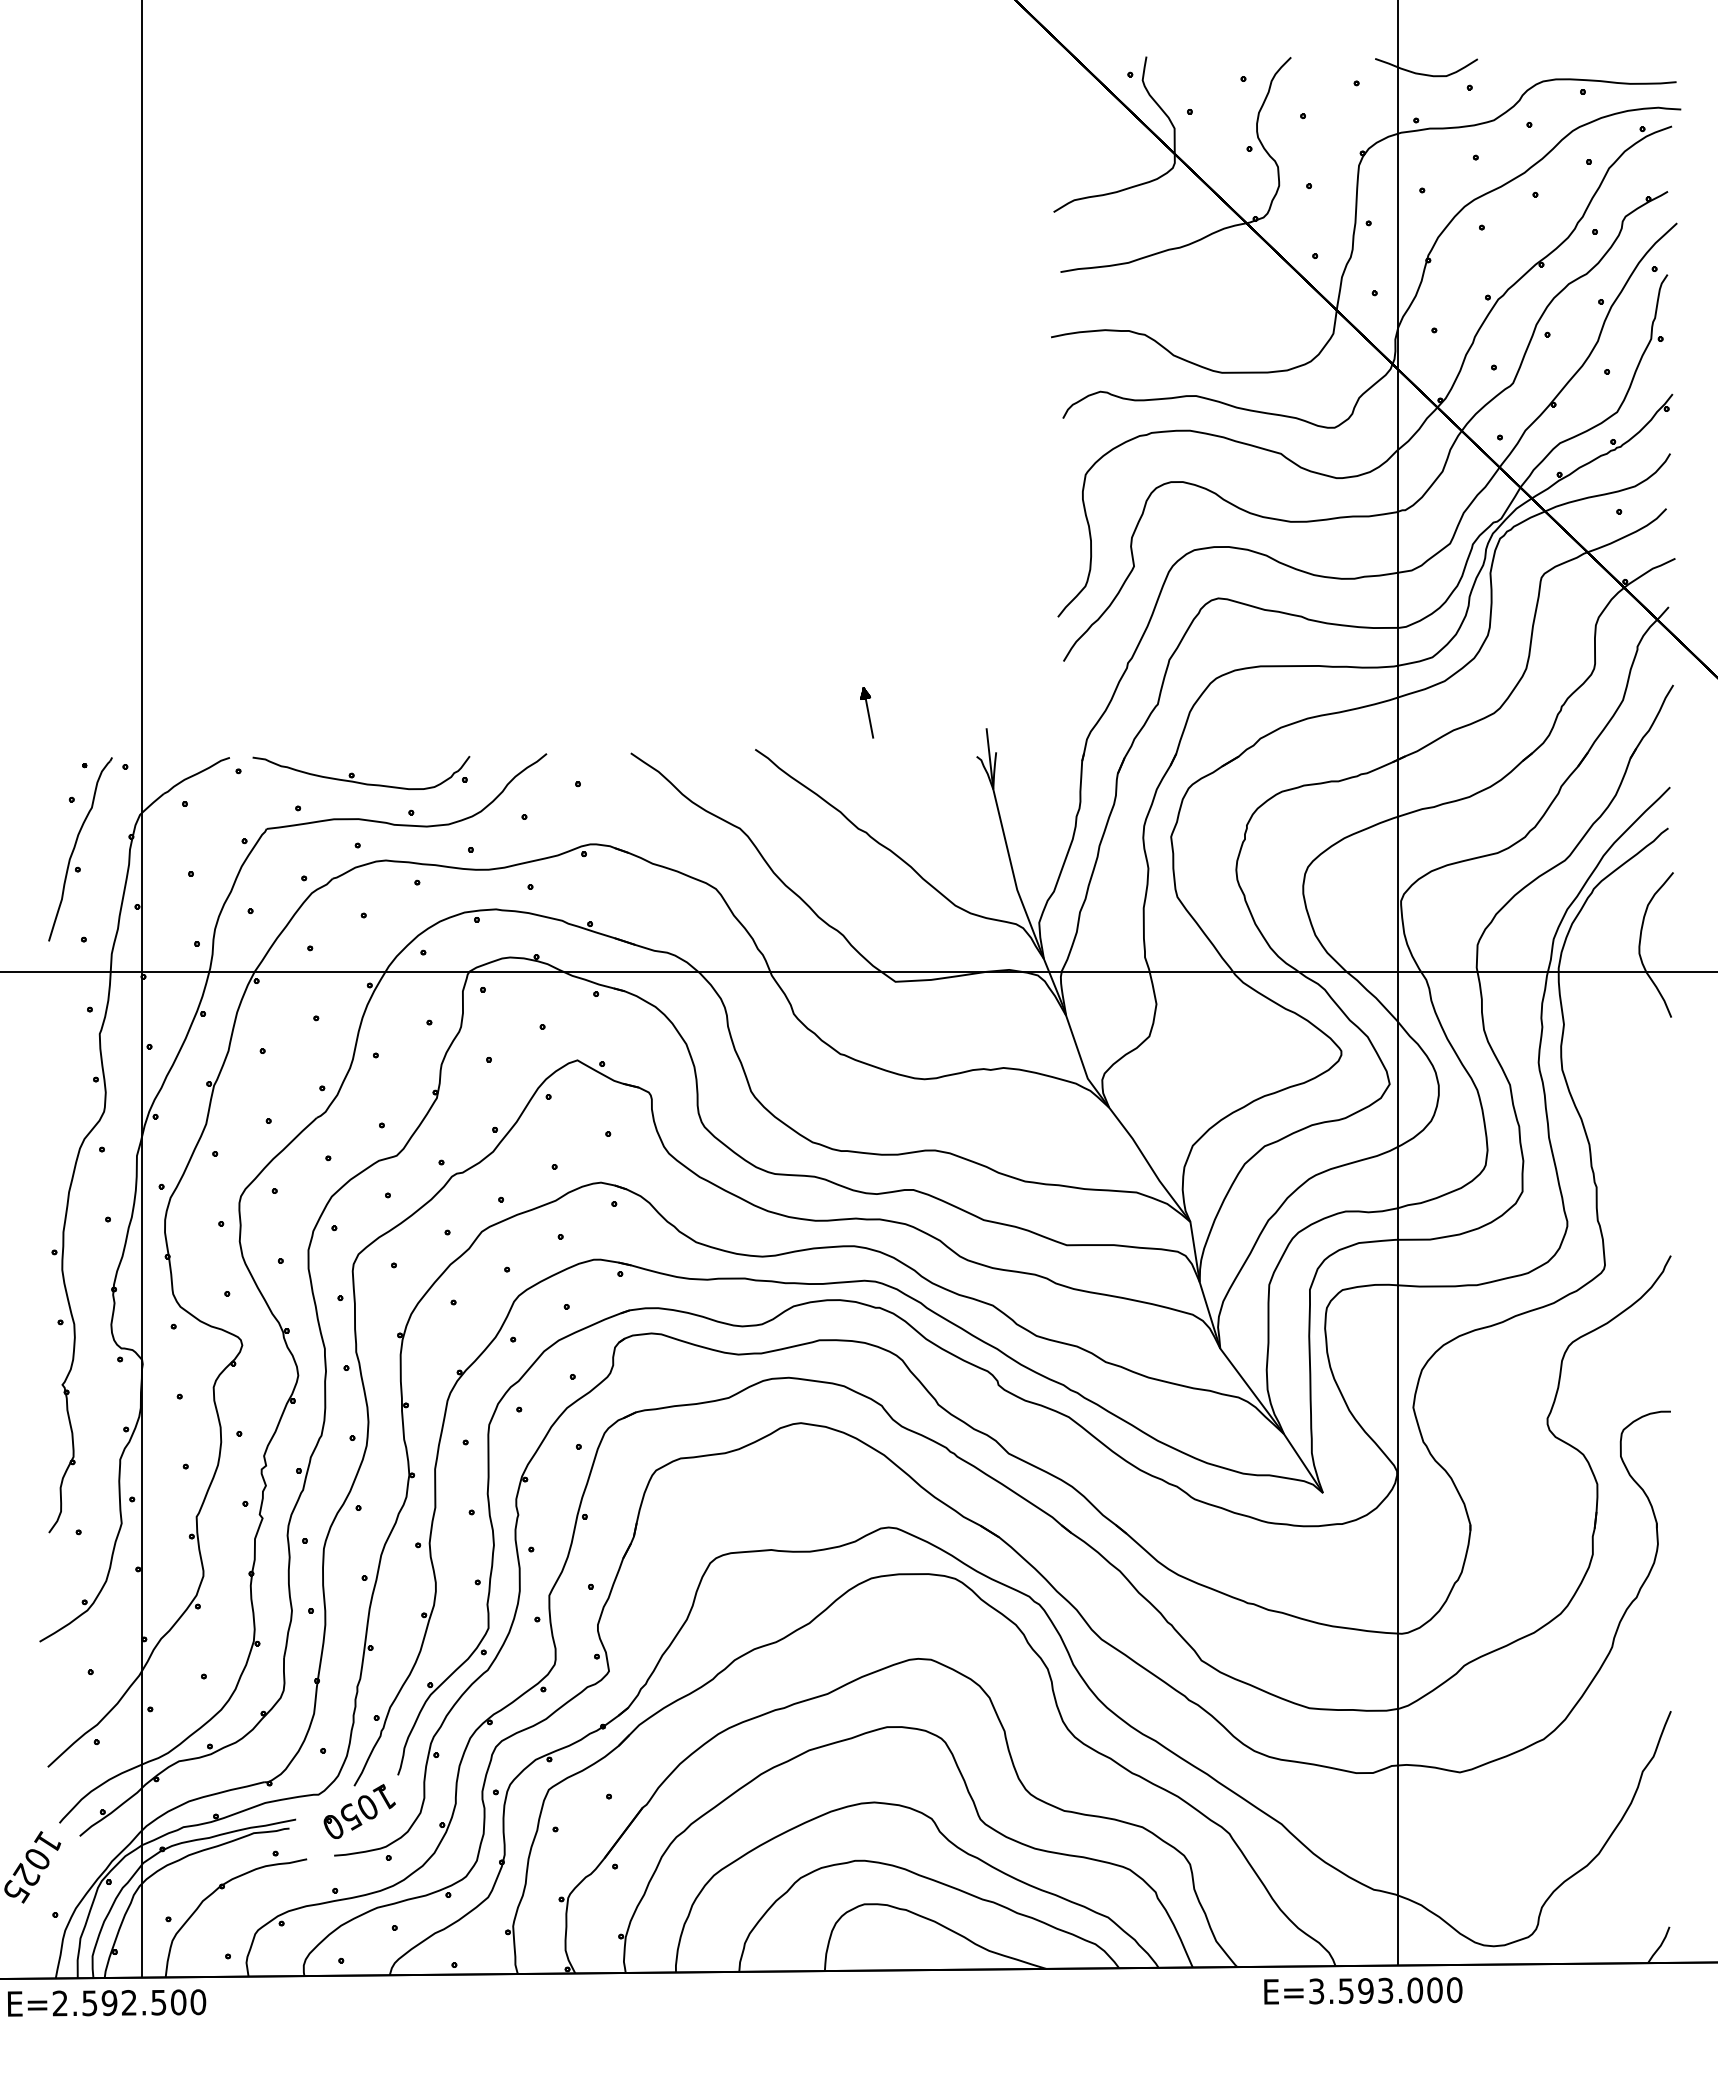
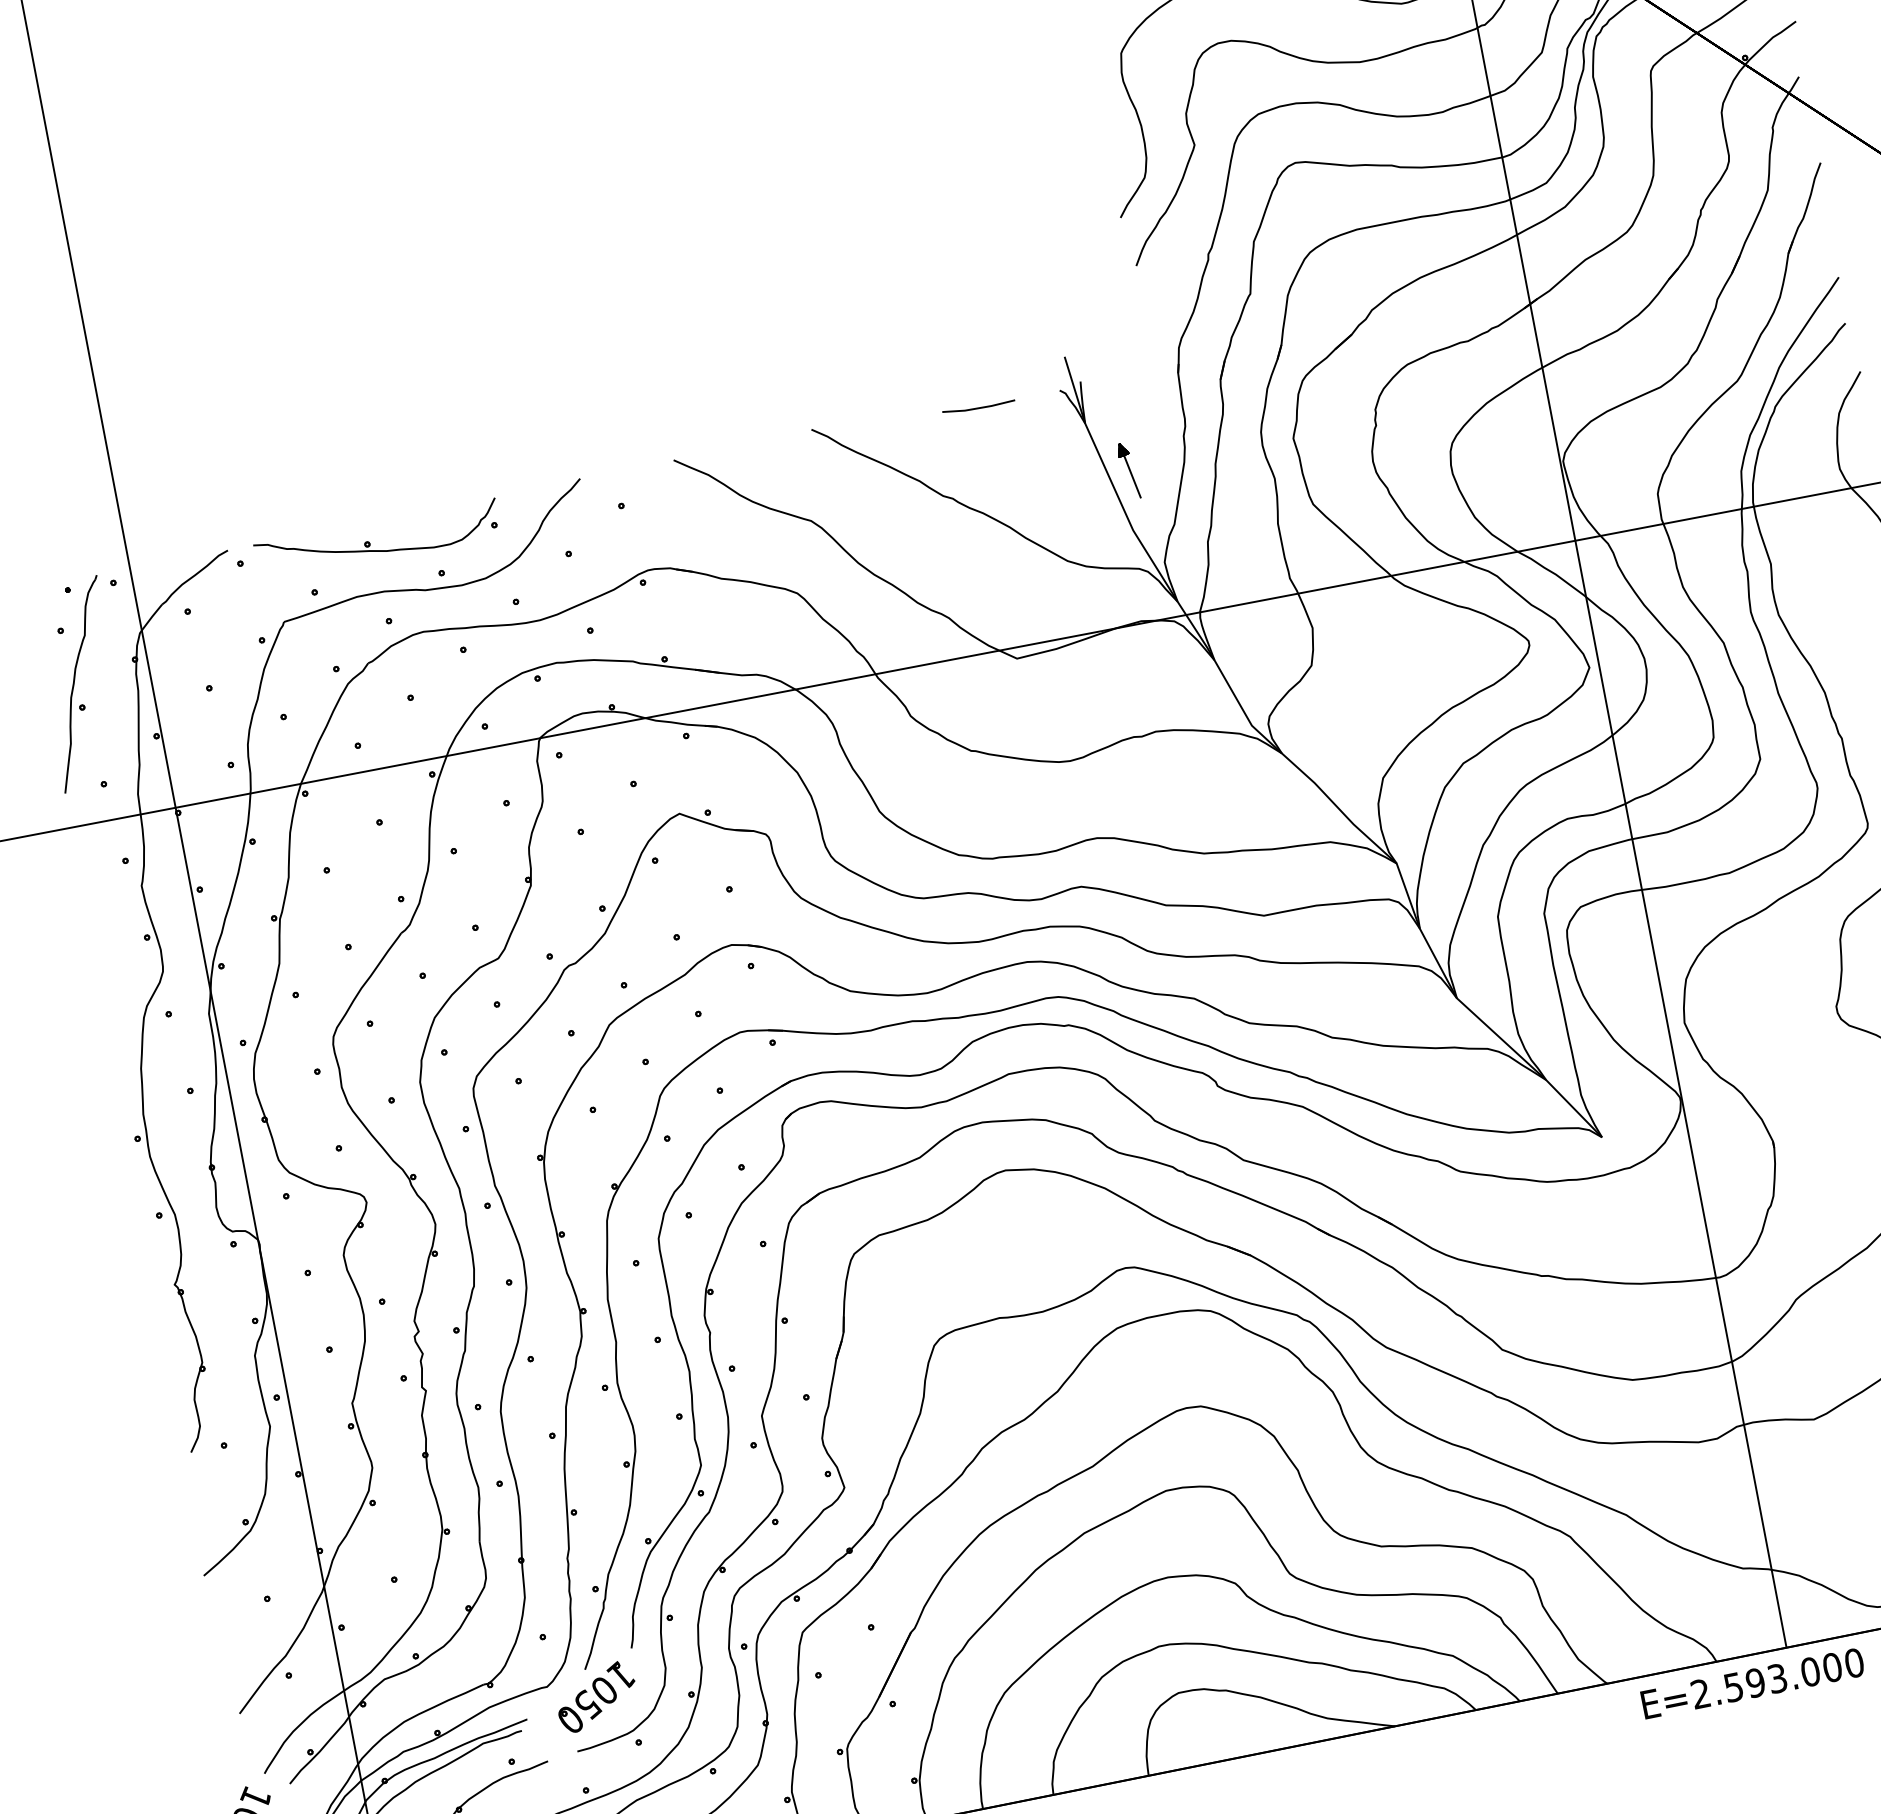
part: (867, 712) -> (1129, 470), moved
line: (903, 757) -> (978, 407), added
text: (1316, 1991) -> (1700, 1694), E=3.593.000 -> E=2.593.000

